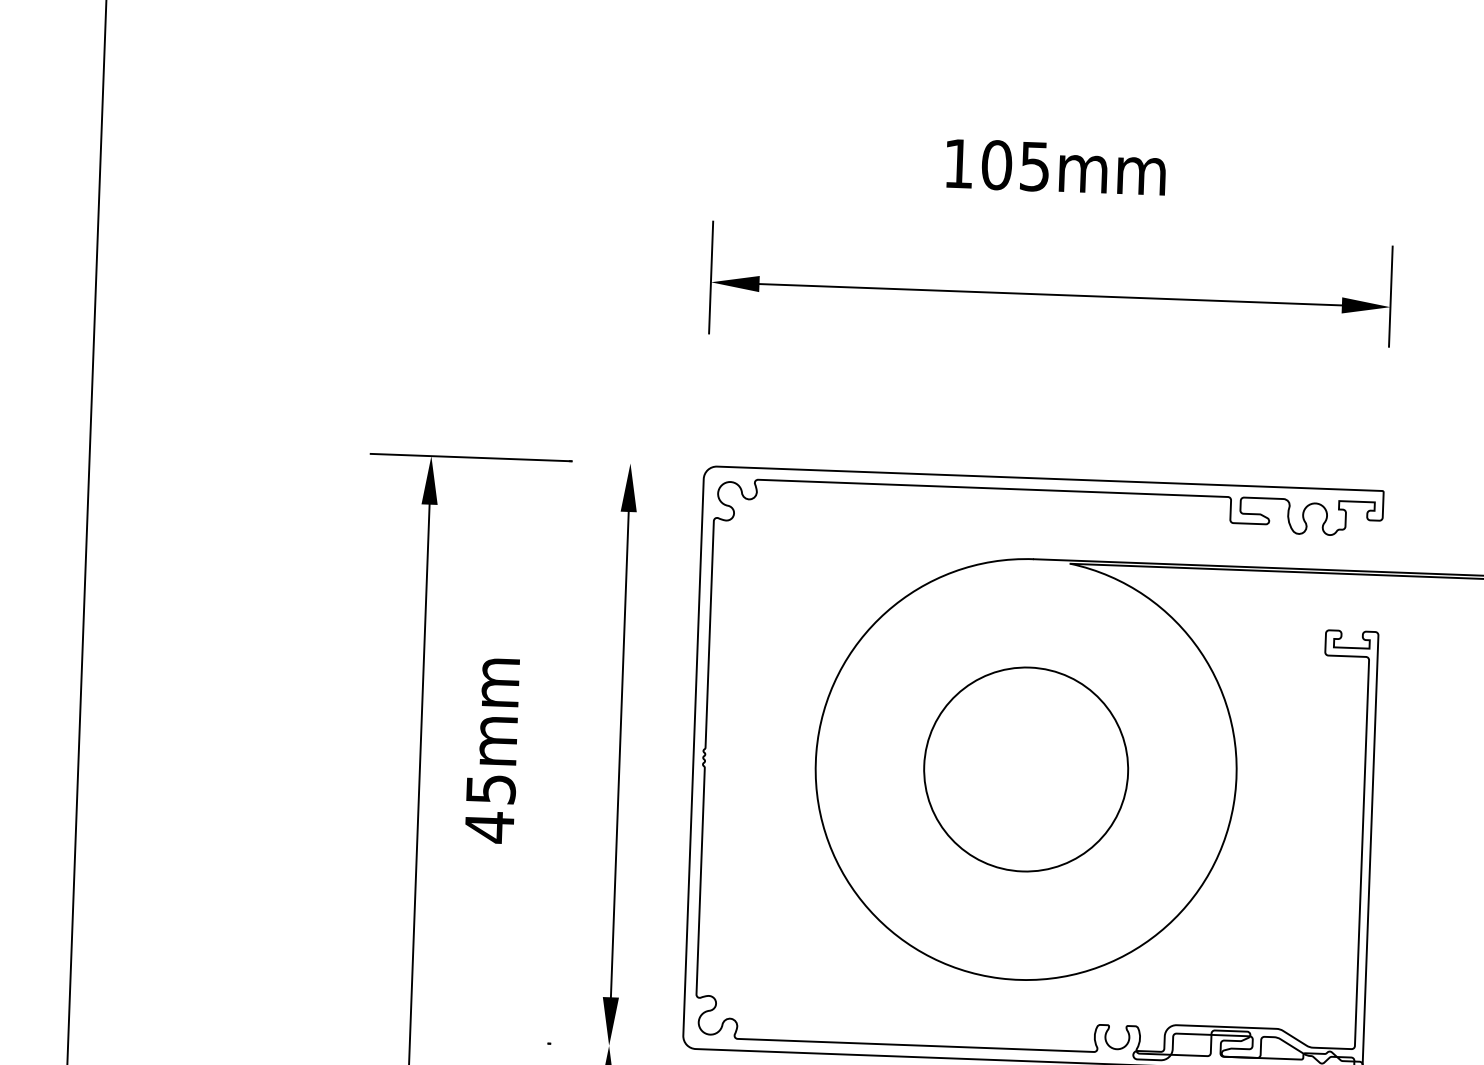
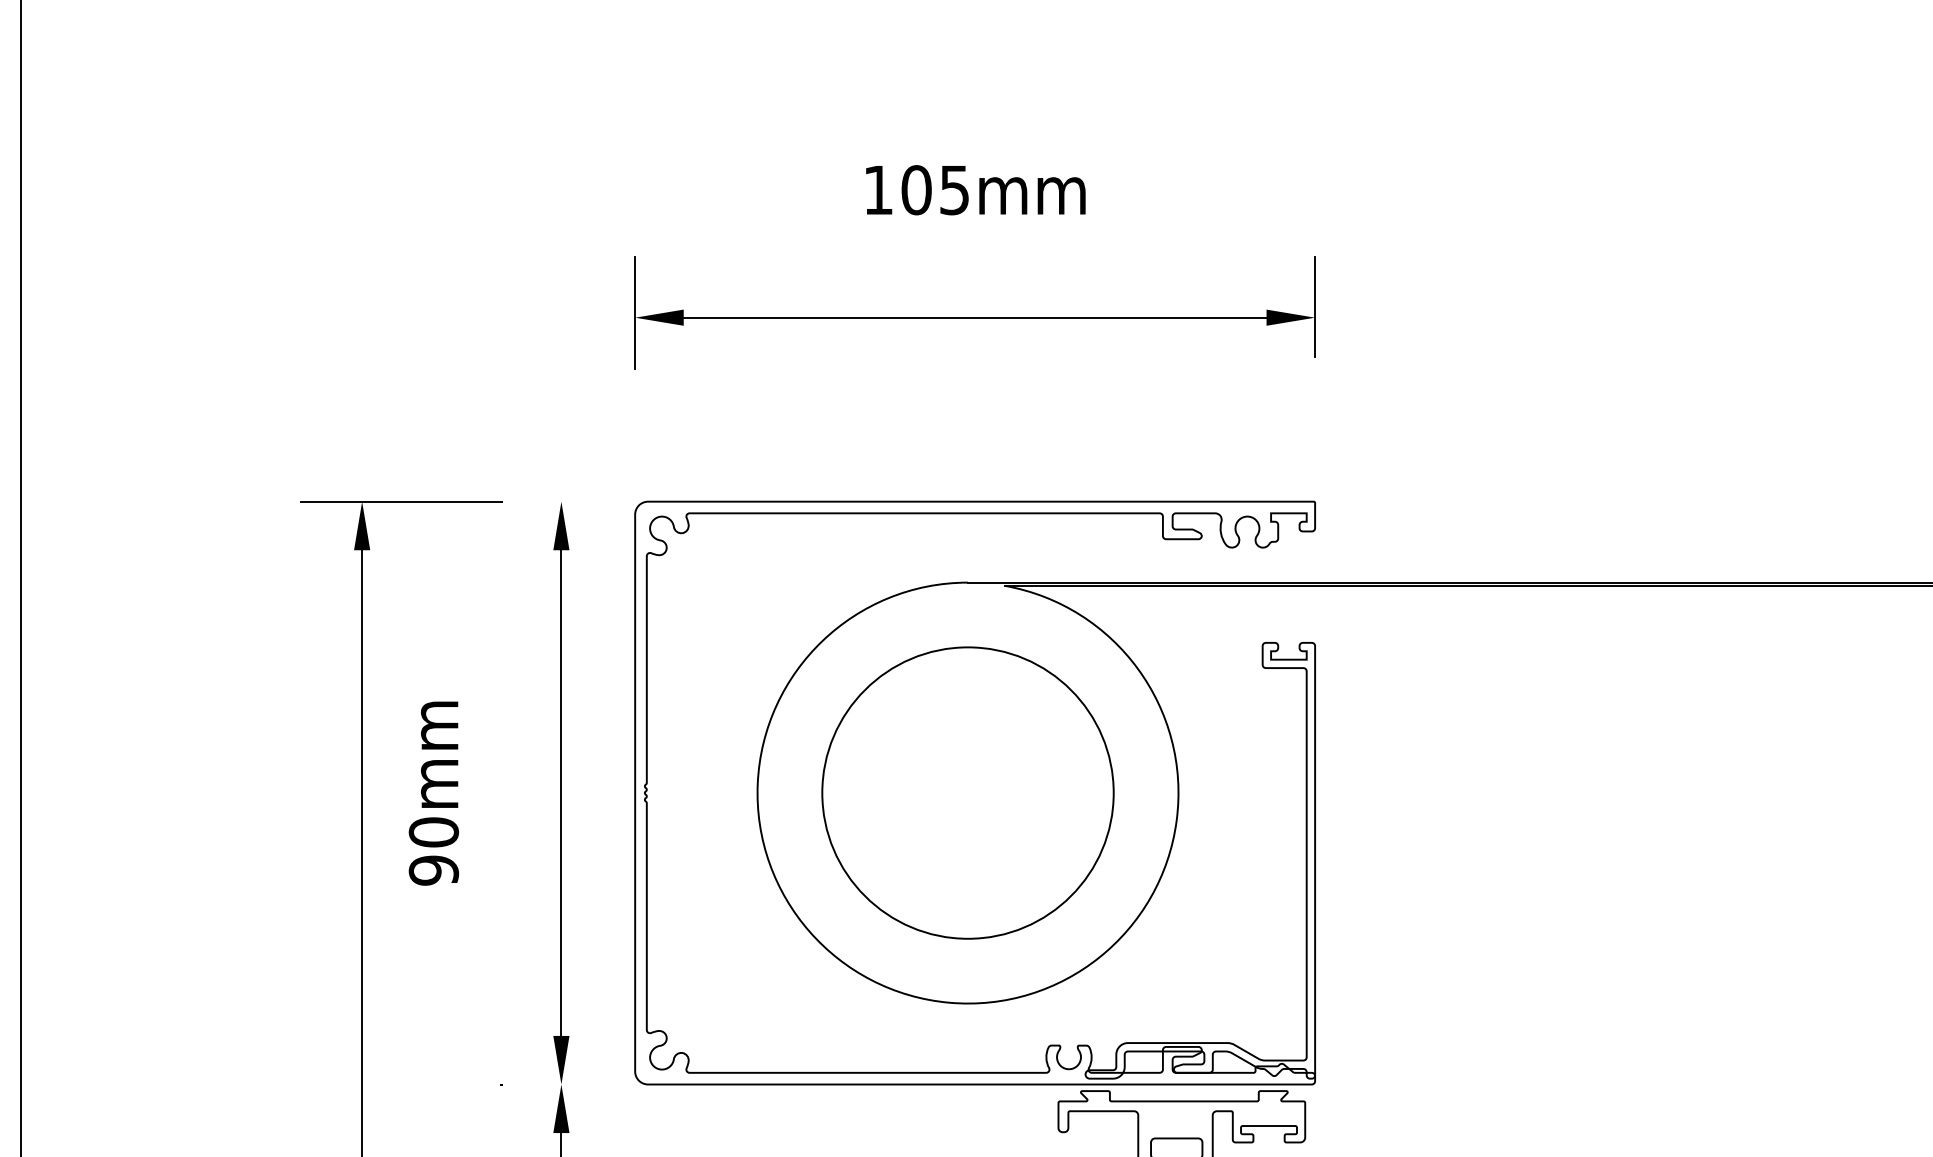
circle: (1025, 768) -> (967, 792), size x1.43
text: (489, 808) -> (433, 851), 45mm -> 90mm

